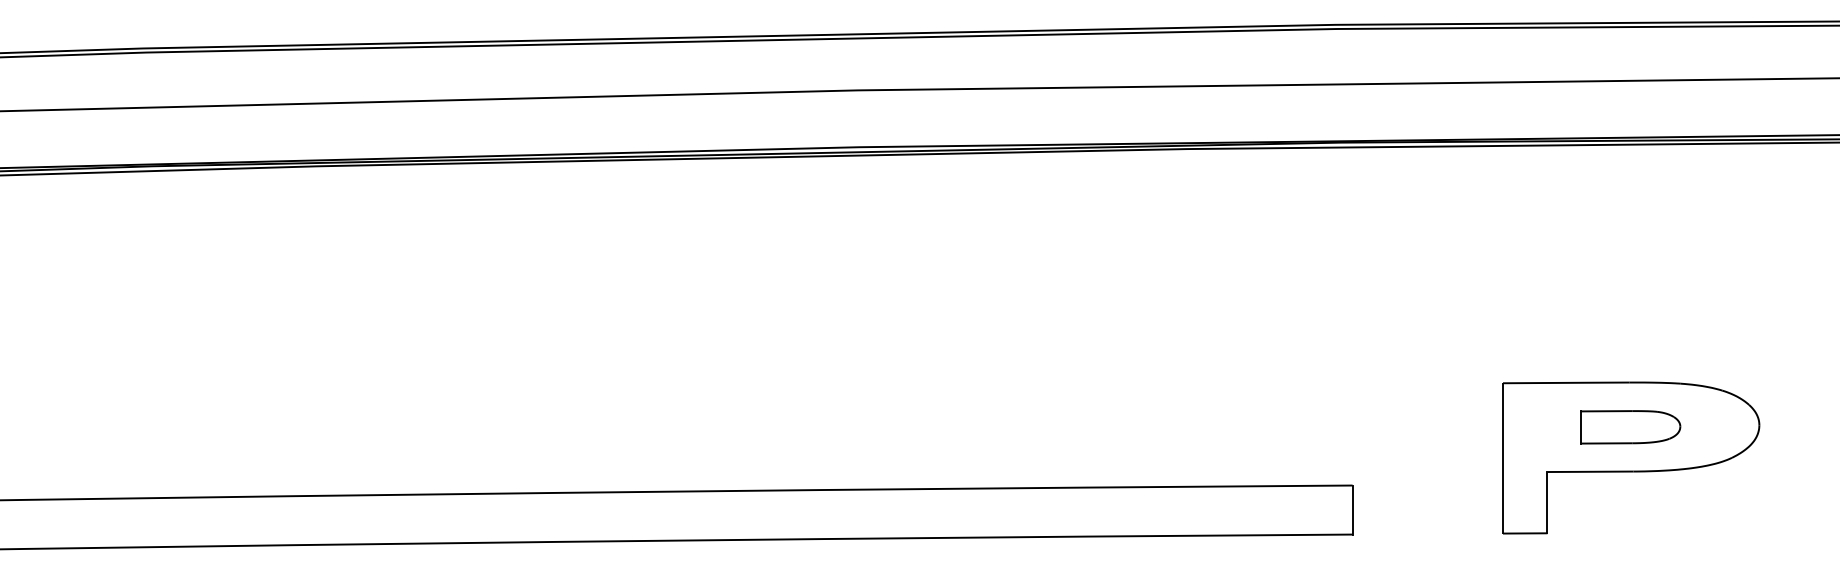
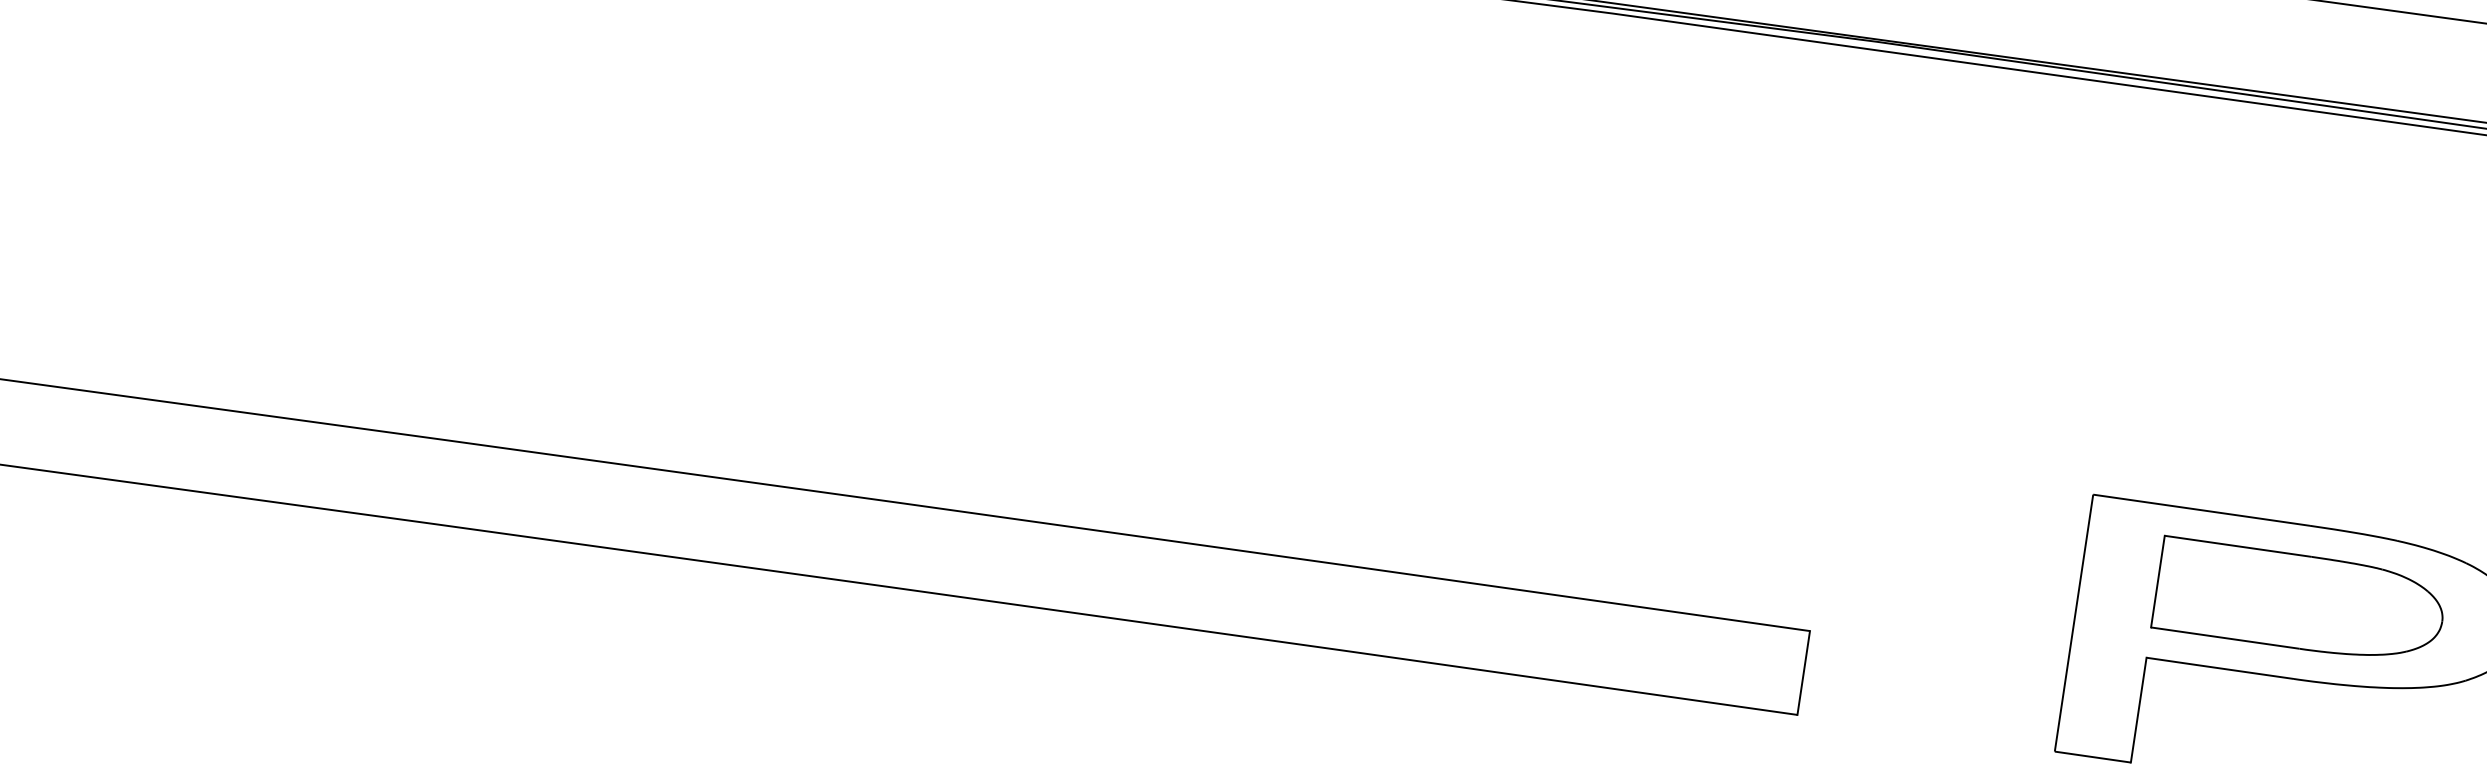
part: (1630, 427) -> (2299, 602), size x1.67

